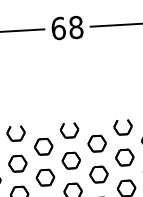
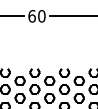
text: (75, 27) -> (41, 16), 68 -> 60

